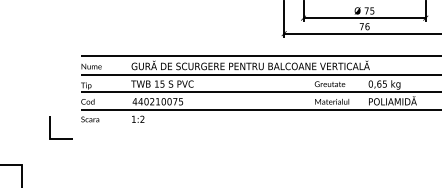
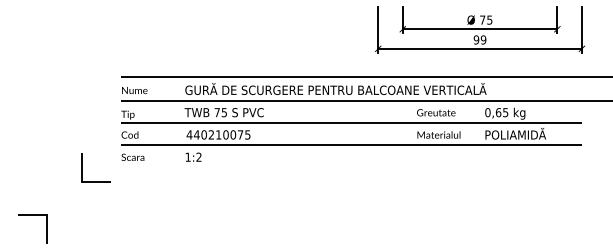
text: (364, 26) -> (479, 39), 76 -> 99
text: (156, 83) -> (216, 112), 15 -> 75

